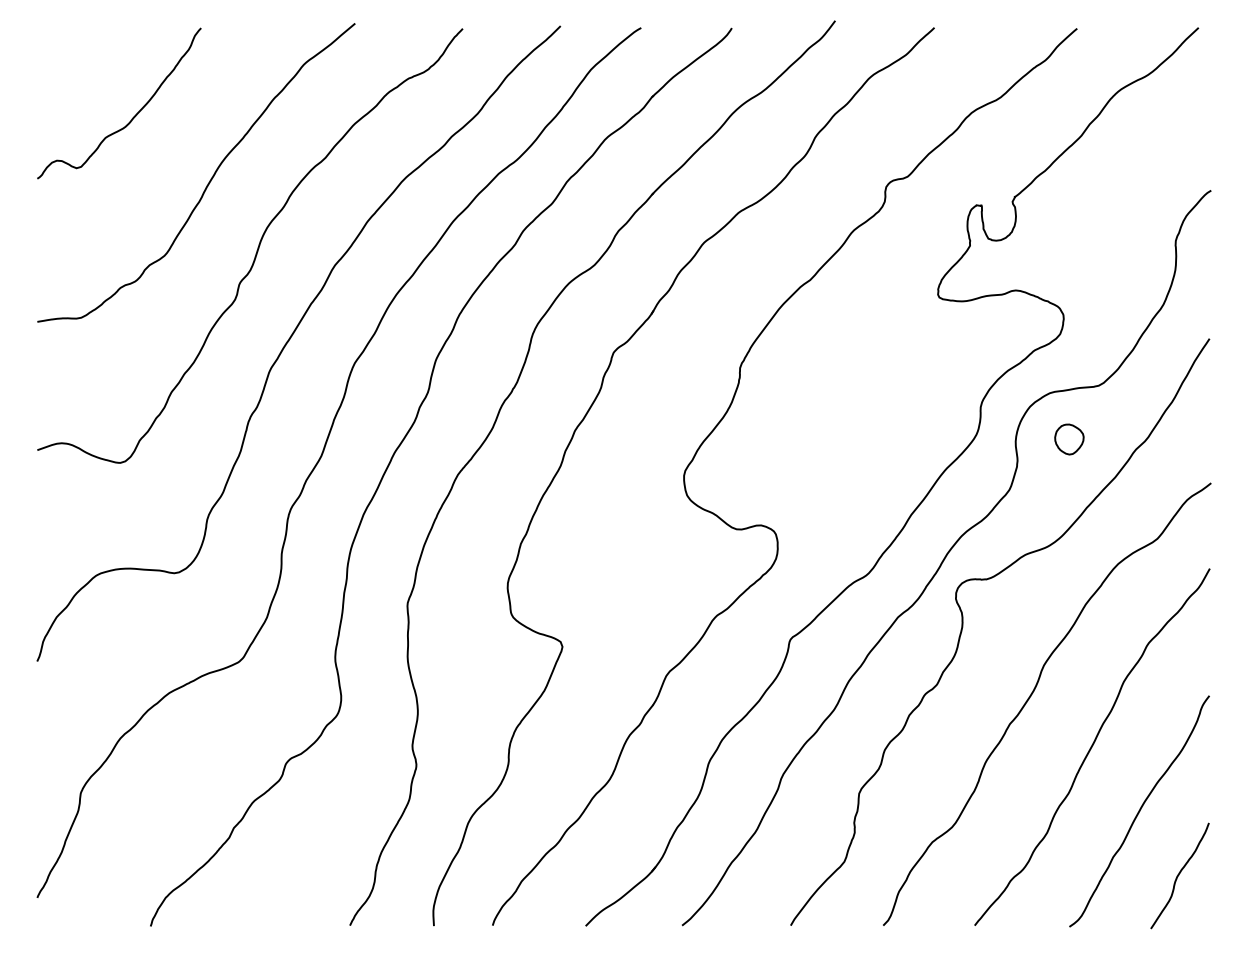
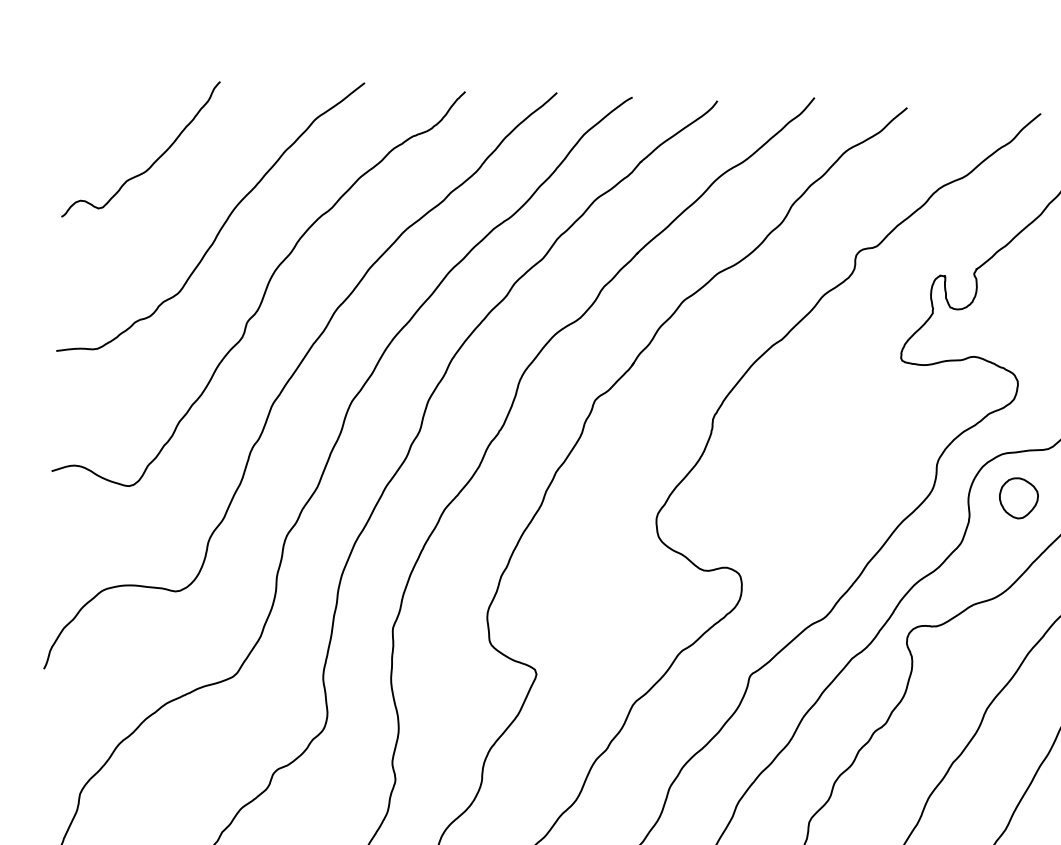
part: (1069, 439) -> (1018, 498), size x1.43

